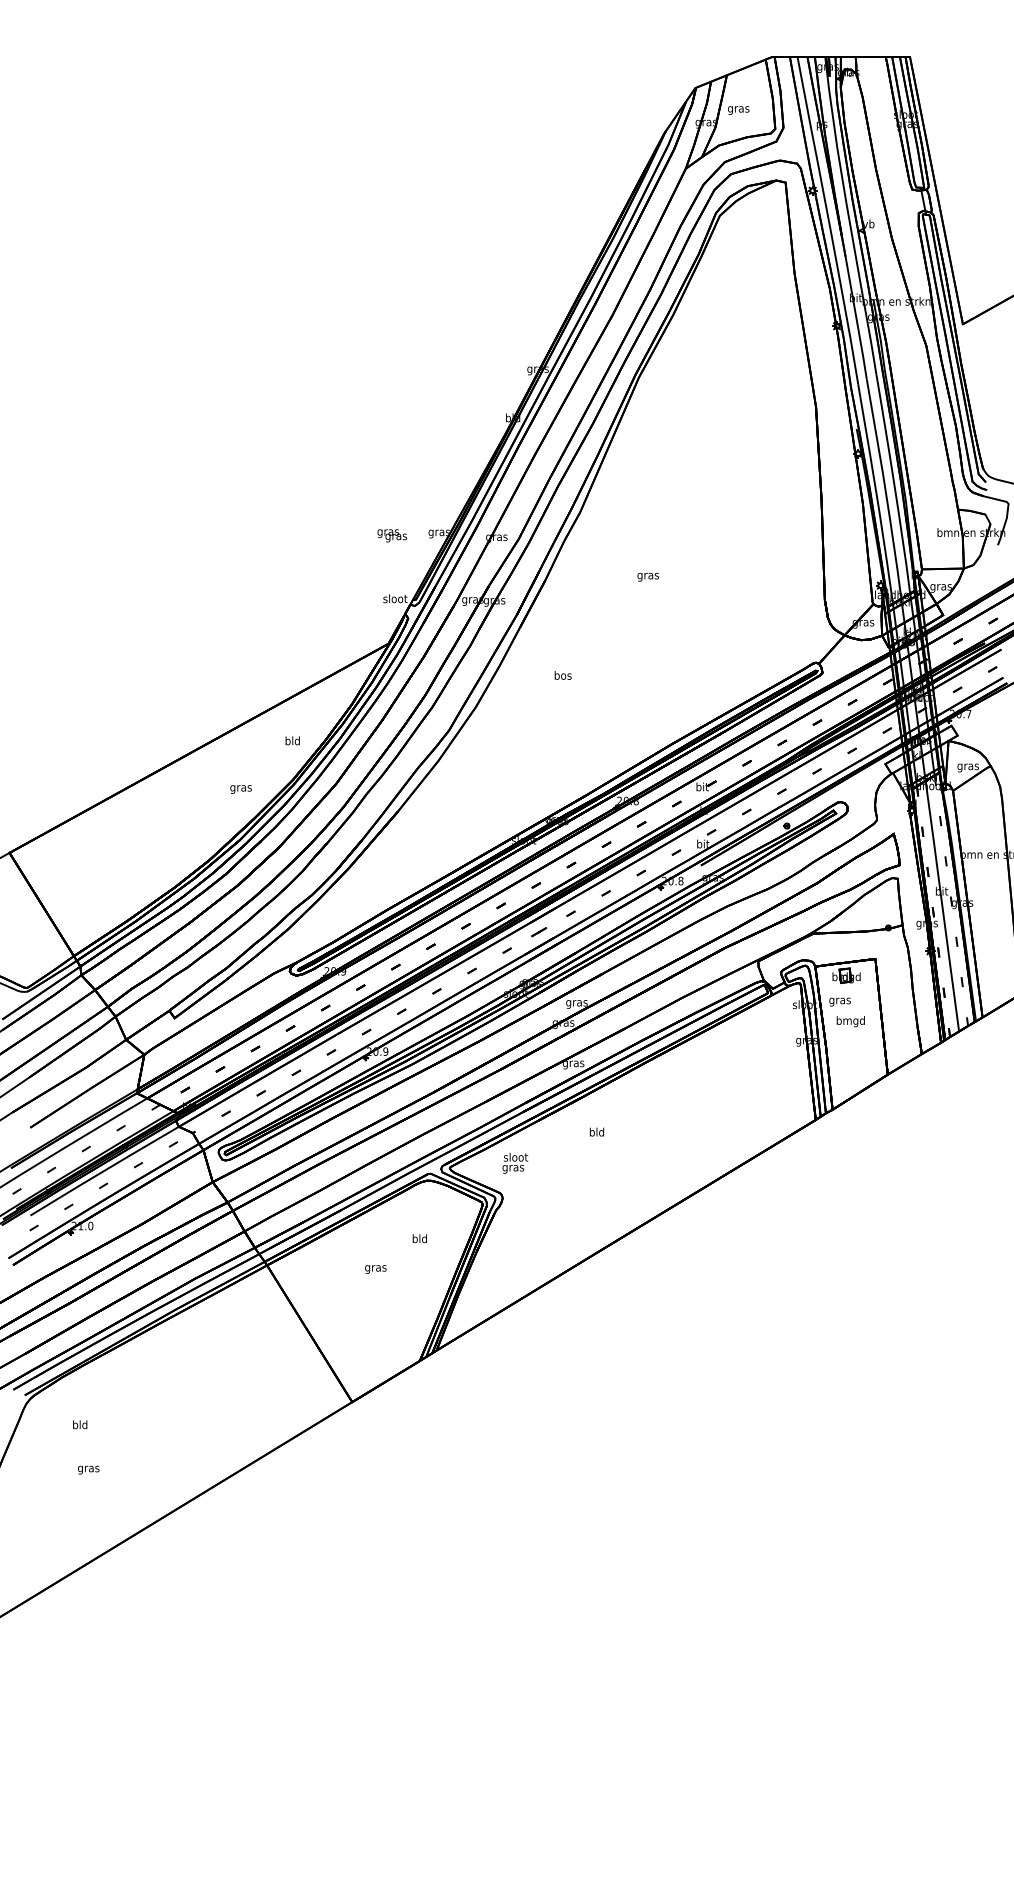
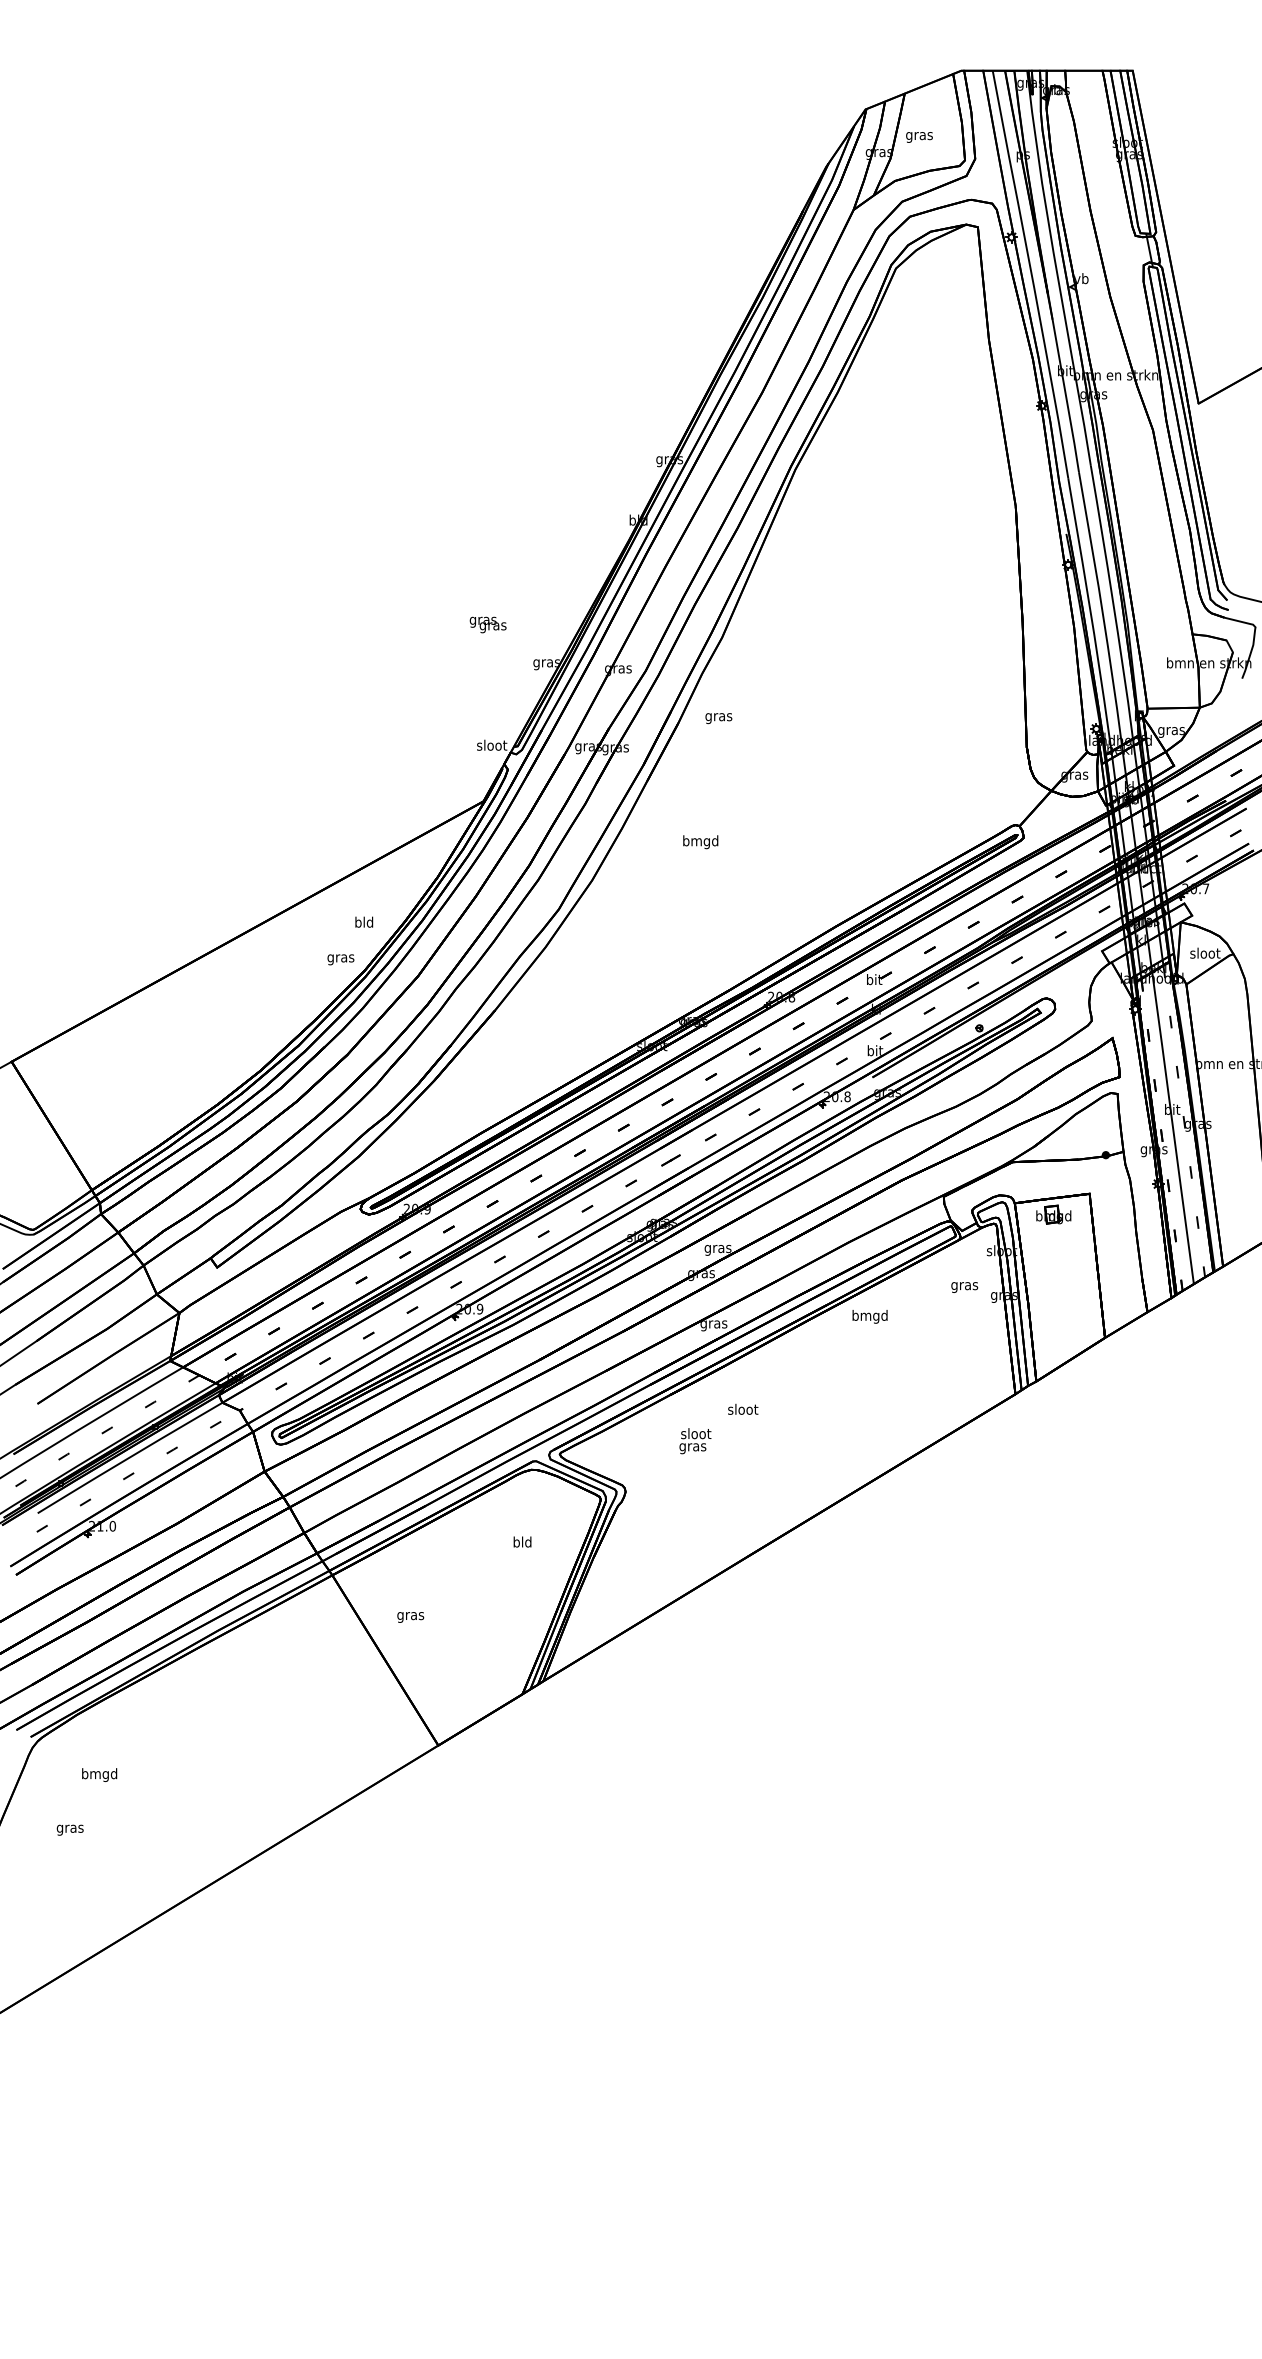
text: (391, 535) -> (487, 624), moved
text: (647, 577) -> (718, 718), moved
text: (562, 676) -> (700, 842), bos -> bmgd
text: (968, 766) -> (1205, 954), gras -> sloot
text: (240, 789) -> (340, 959), moved
text: (839, 1002) -> (964, 1287), moved
text: (850, 1021) -> (869, 1316), moved
text: (597, 1131) -> (743, 1408), bld -> sloot
text: (515, 1163) -> (695, 1441), moved
text: (375, 1269) -> (410, 1617), moved
text: (80, 1426) -> (99, 1775), bld -> bmgd
text: (88, 1469) -> (69, 1829), moved

